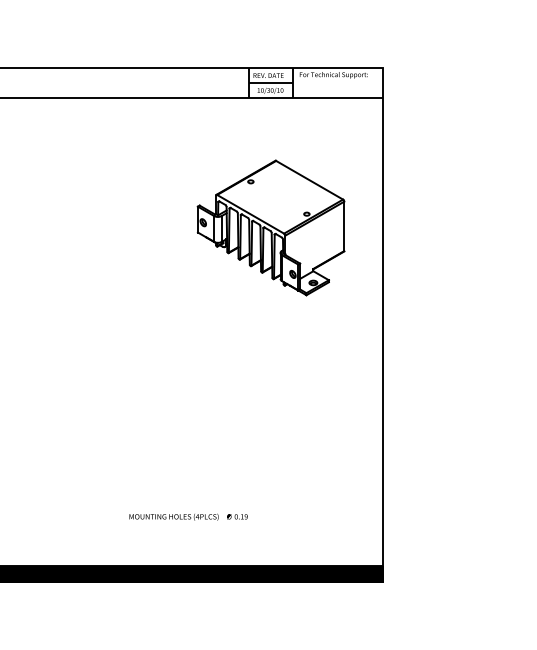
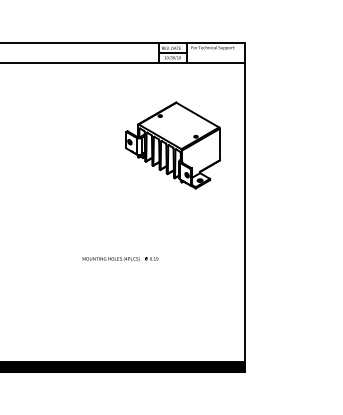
text: (188, 517) -> (120, 259), moved

